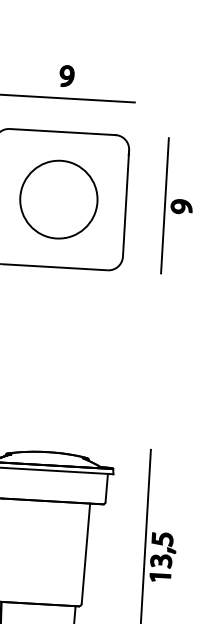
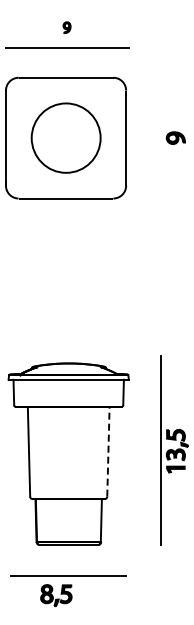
part: (66, 75) -> (66, 27), size x0.6
line: (164, 205) -> (160, 137), removed
line: (86, 553) -> (108, 451), solid -> dashed

